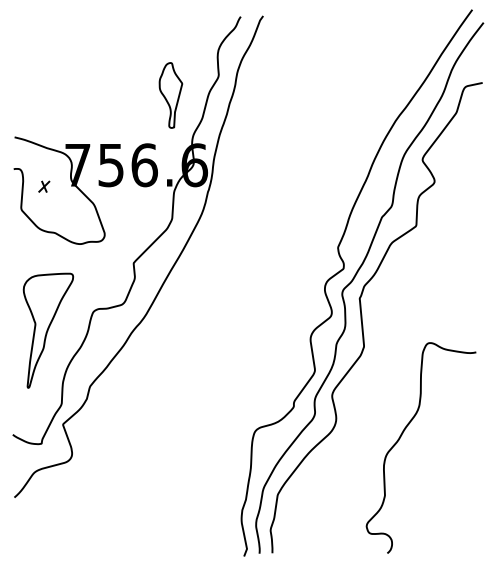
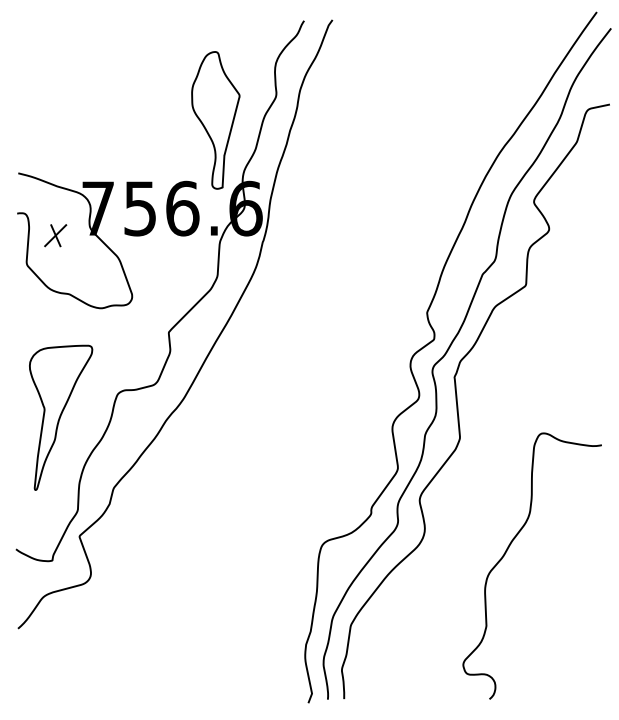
part: (170, 95) -> (215, 120), size x1.67
part: (44, 186) -> (55, 235), size x1.67

